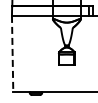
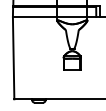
line: (12, 54) -> (13, 58), dashed -> solid

